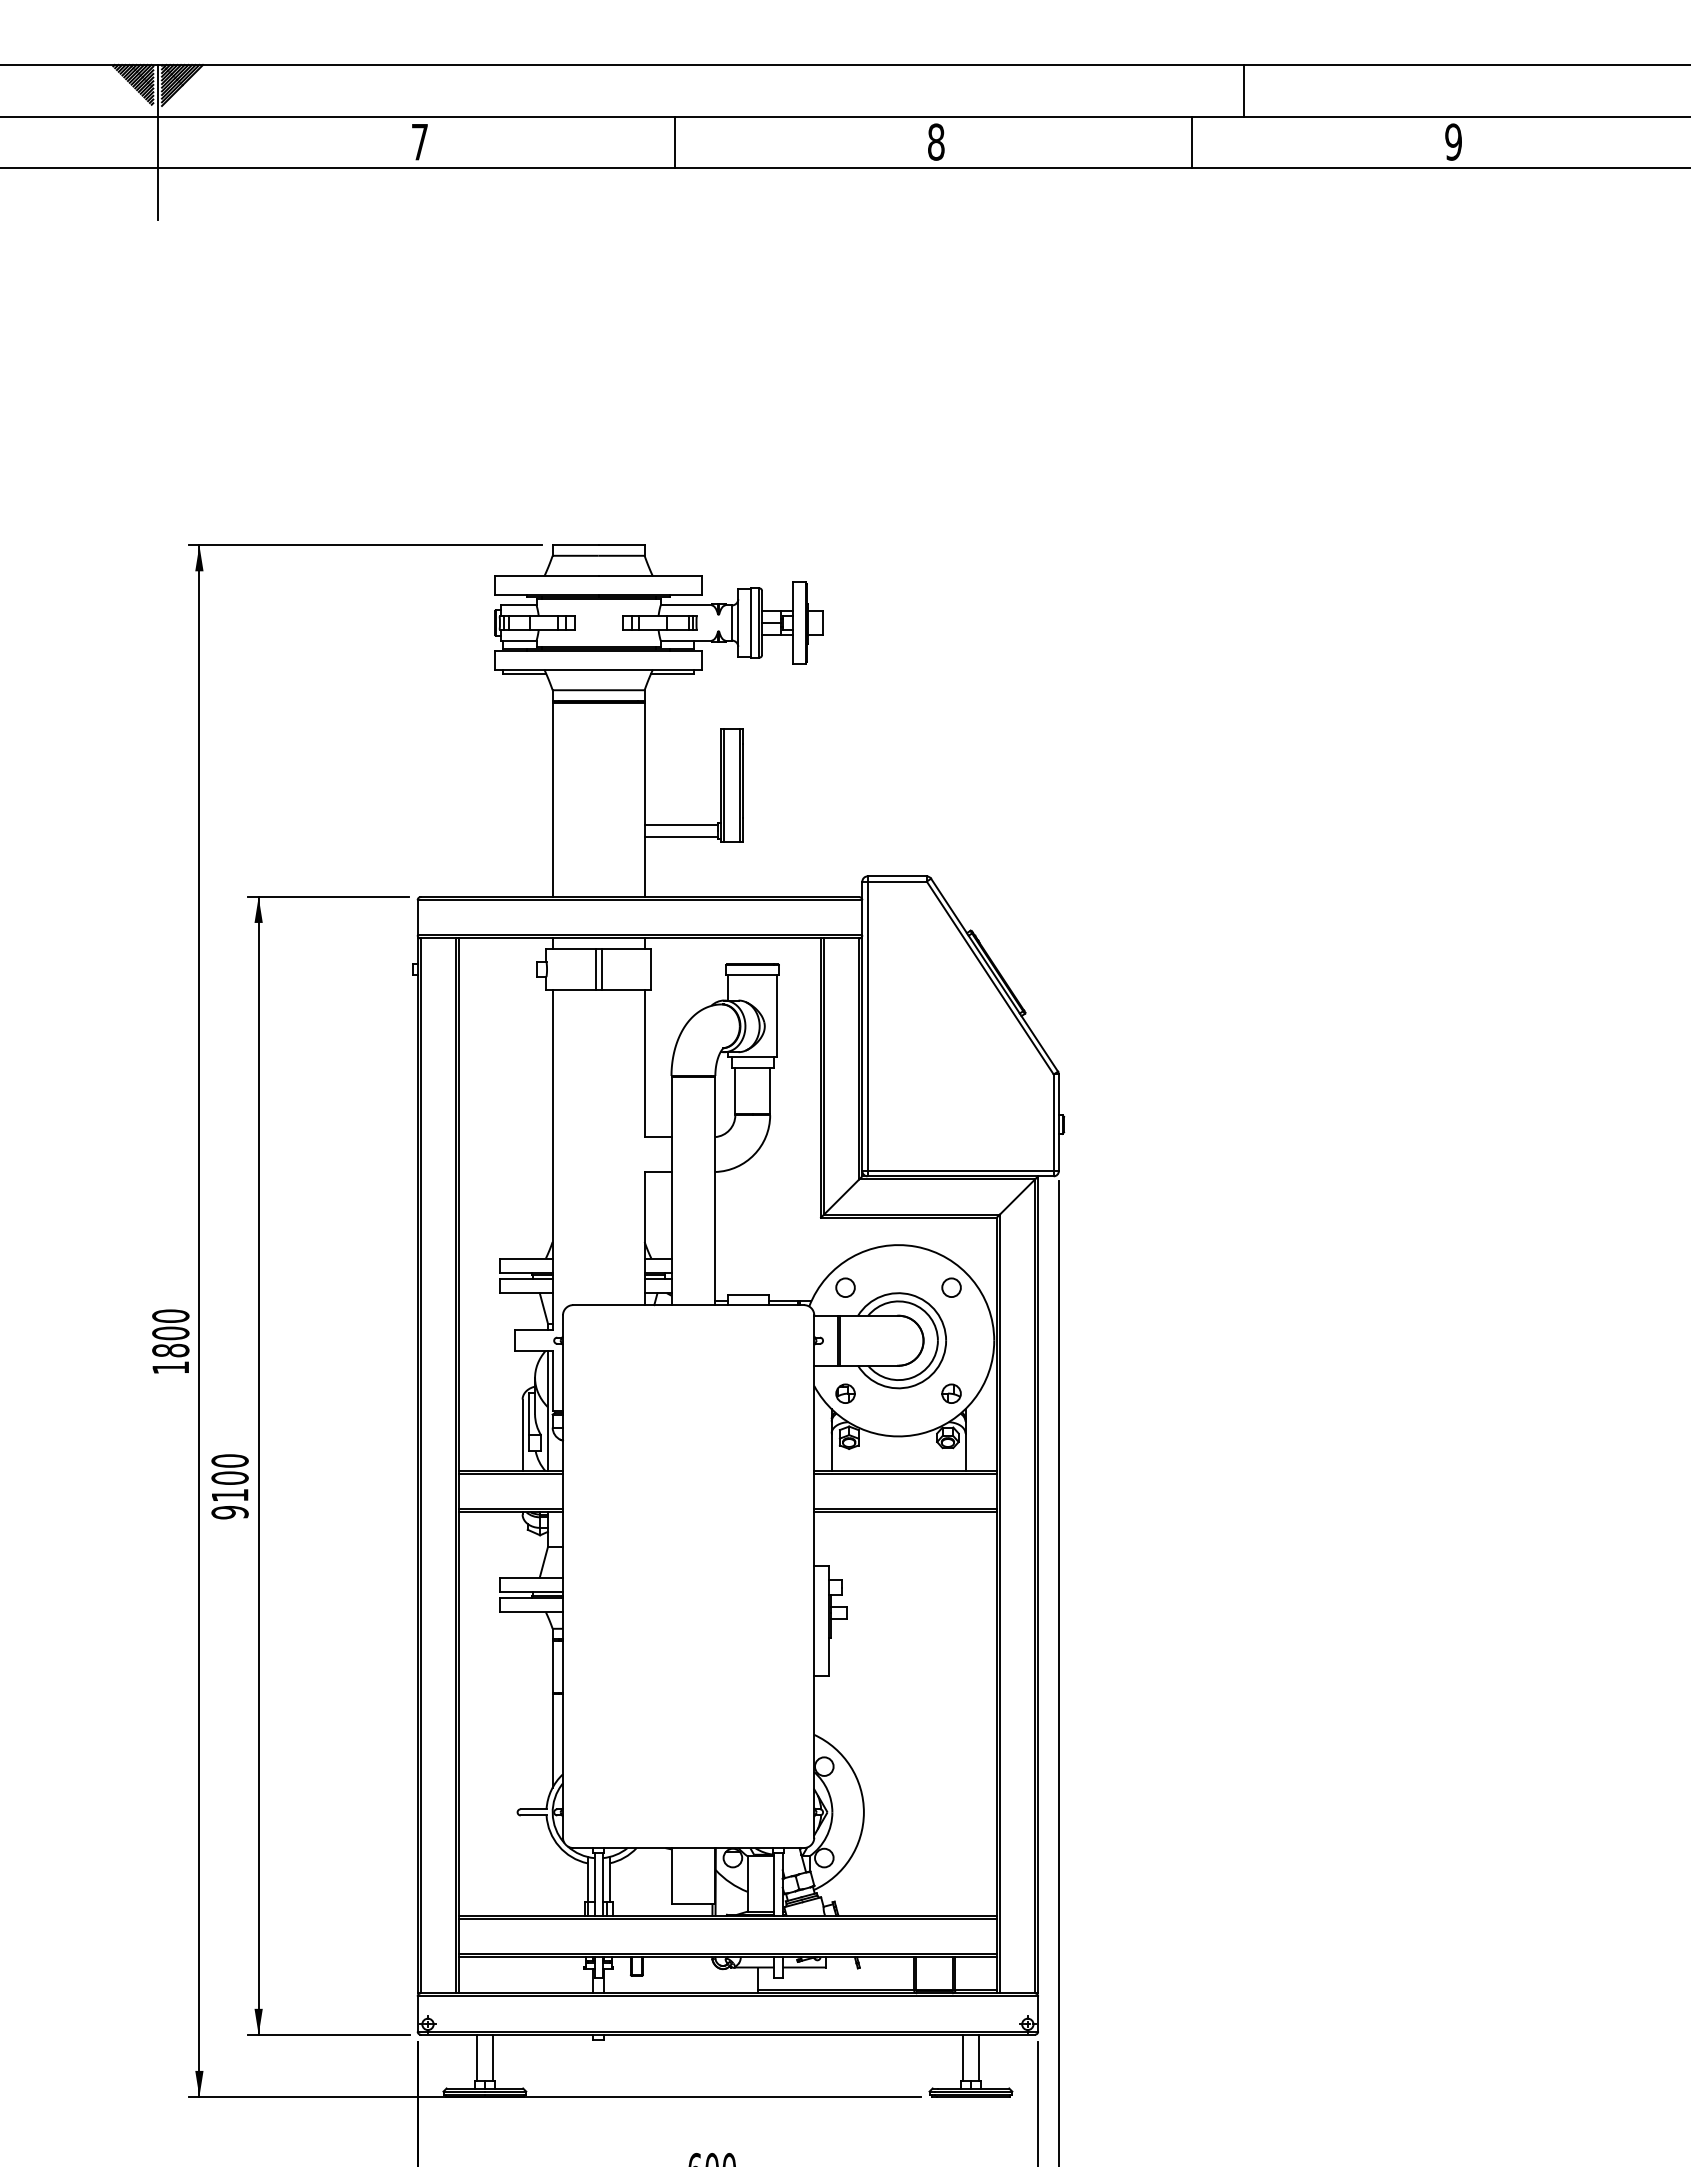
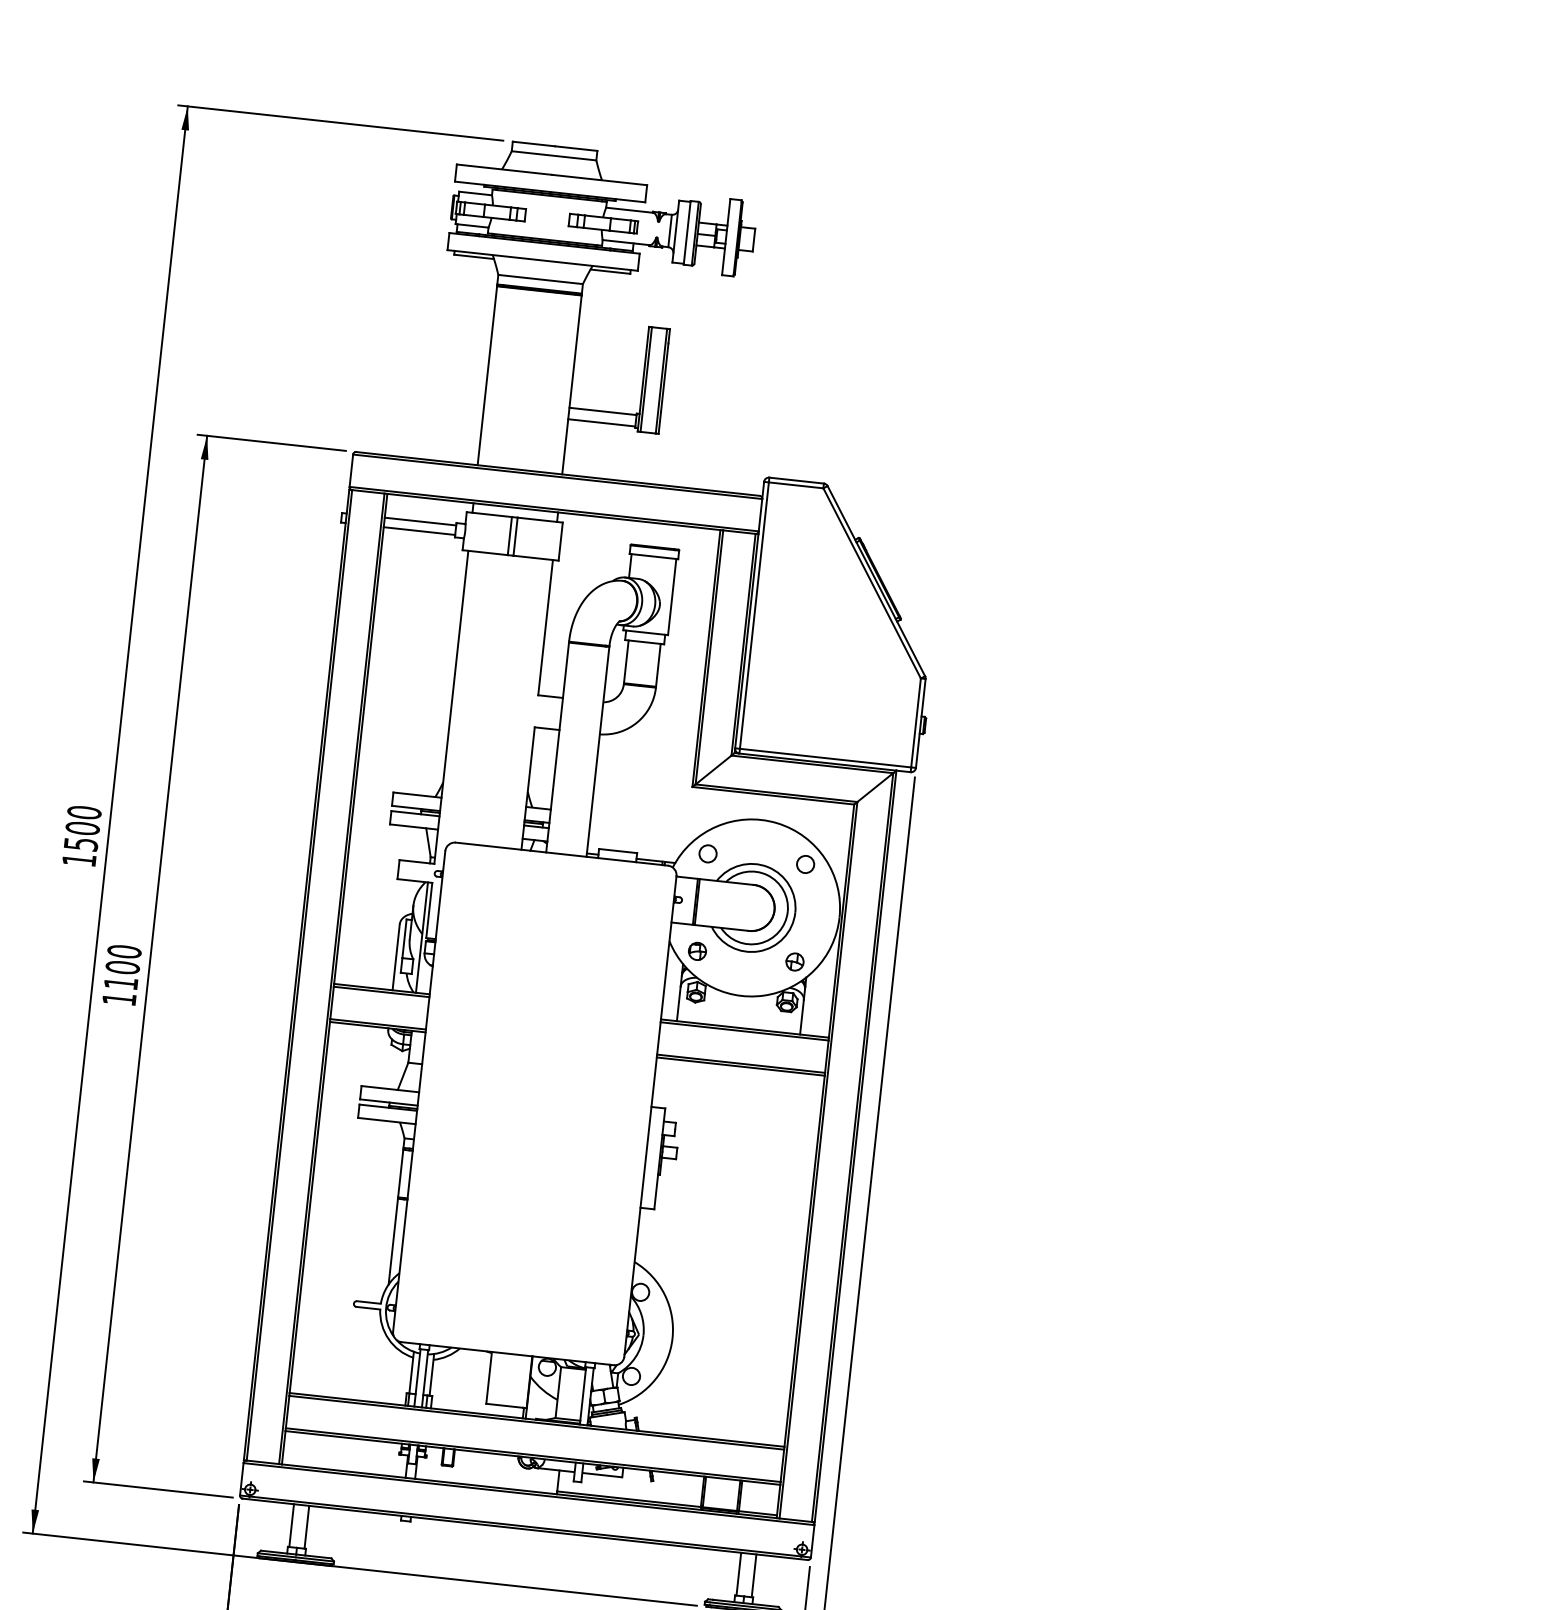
line: (497, 964) -> (420, 521), added
line: (497, 974) -> (419, 530), added
text: (170, 1350) -> (80, 844), 1800 -> 1500
text: (229, 1512) -> (118, 999), 9100 -> 1100

